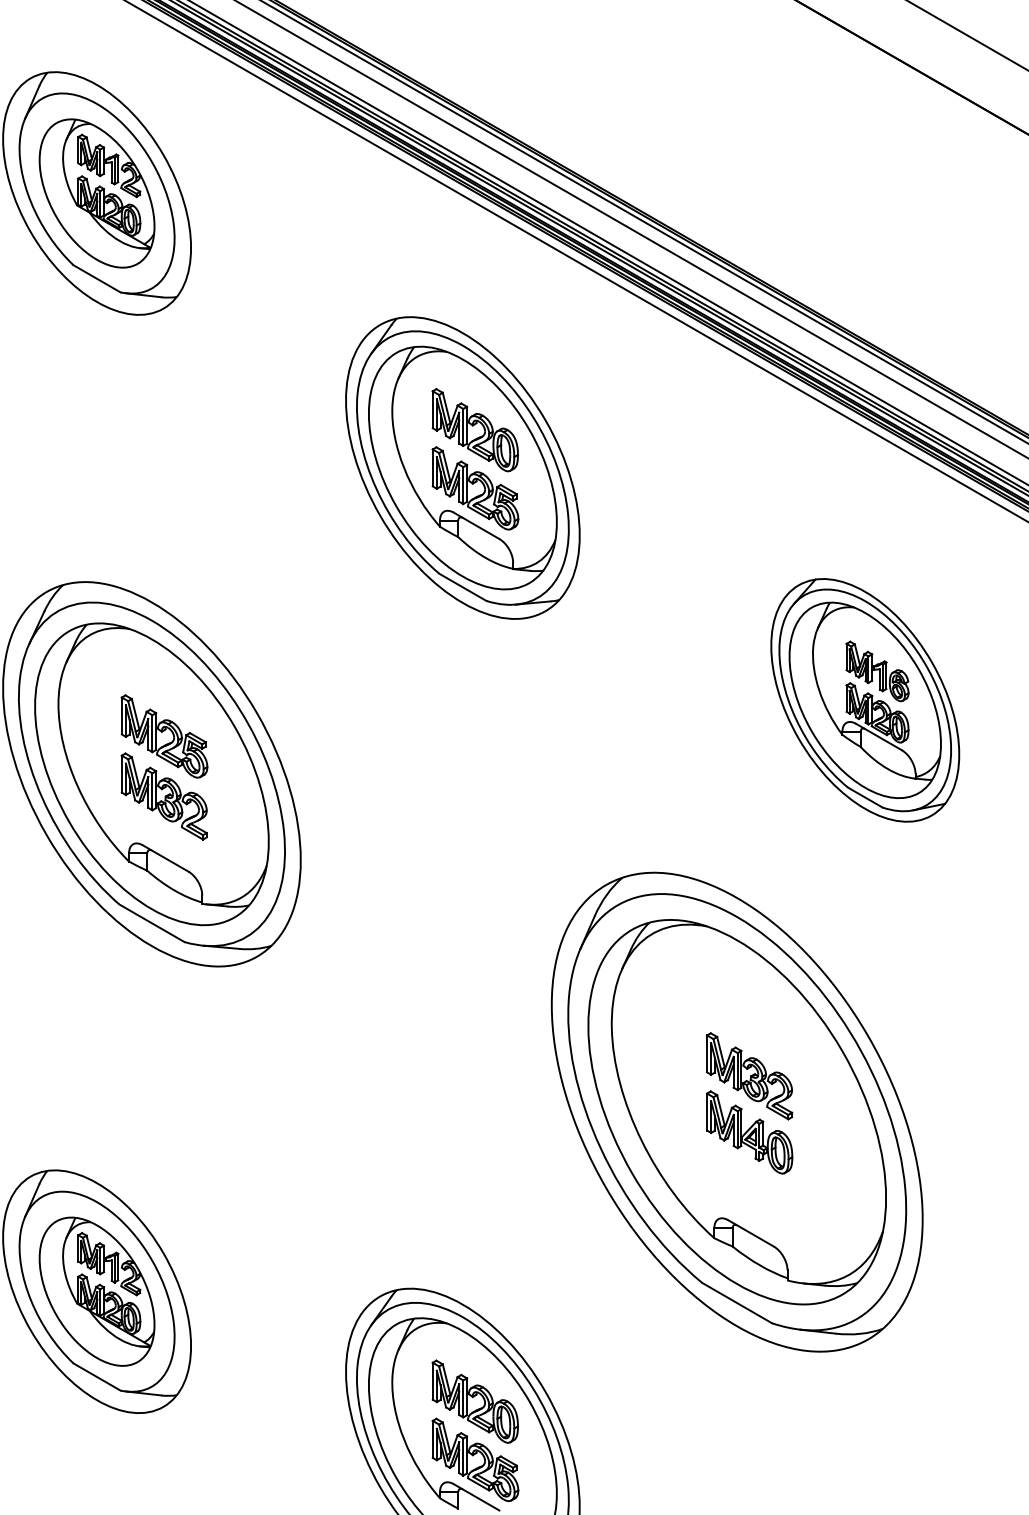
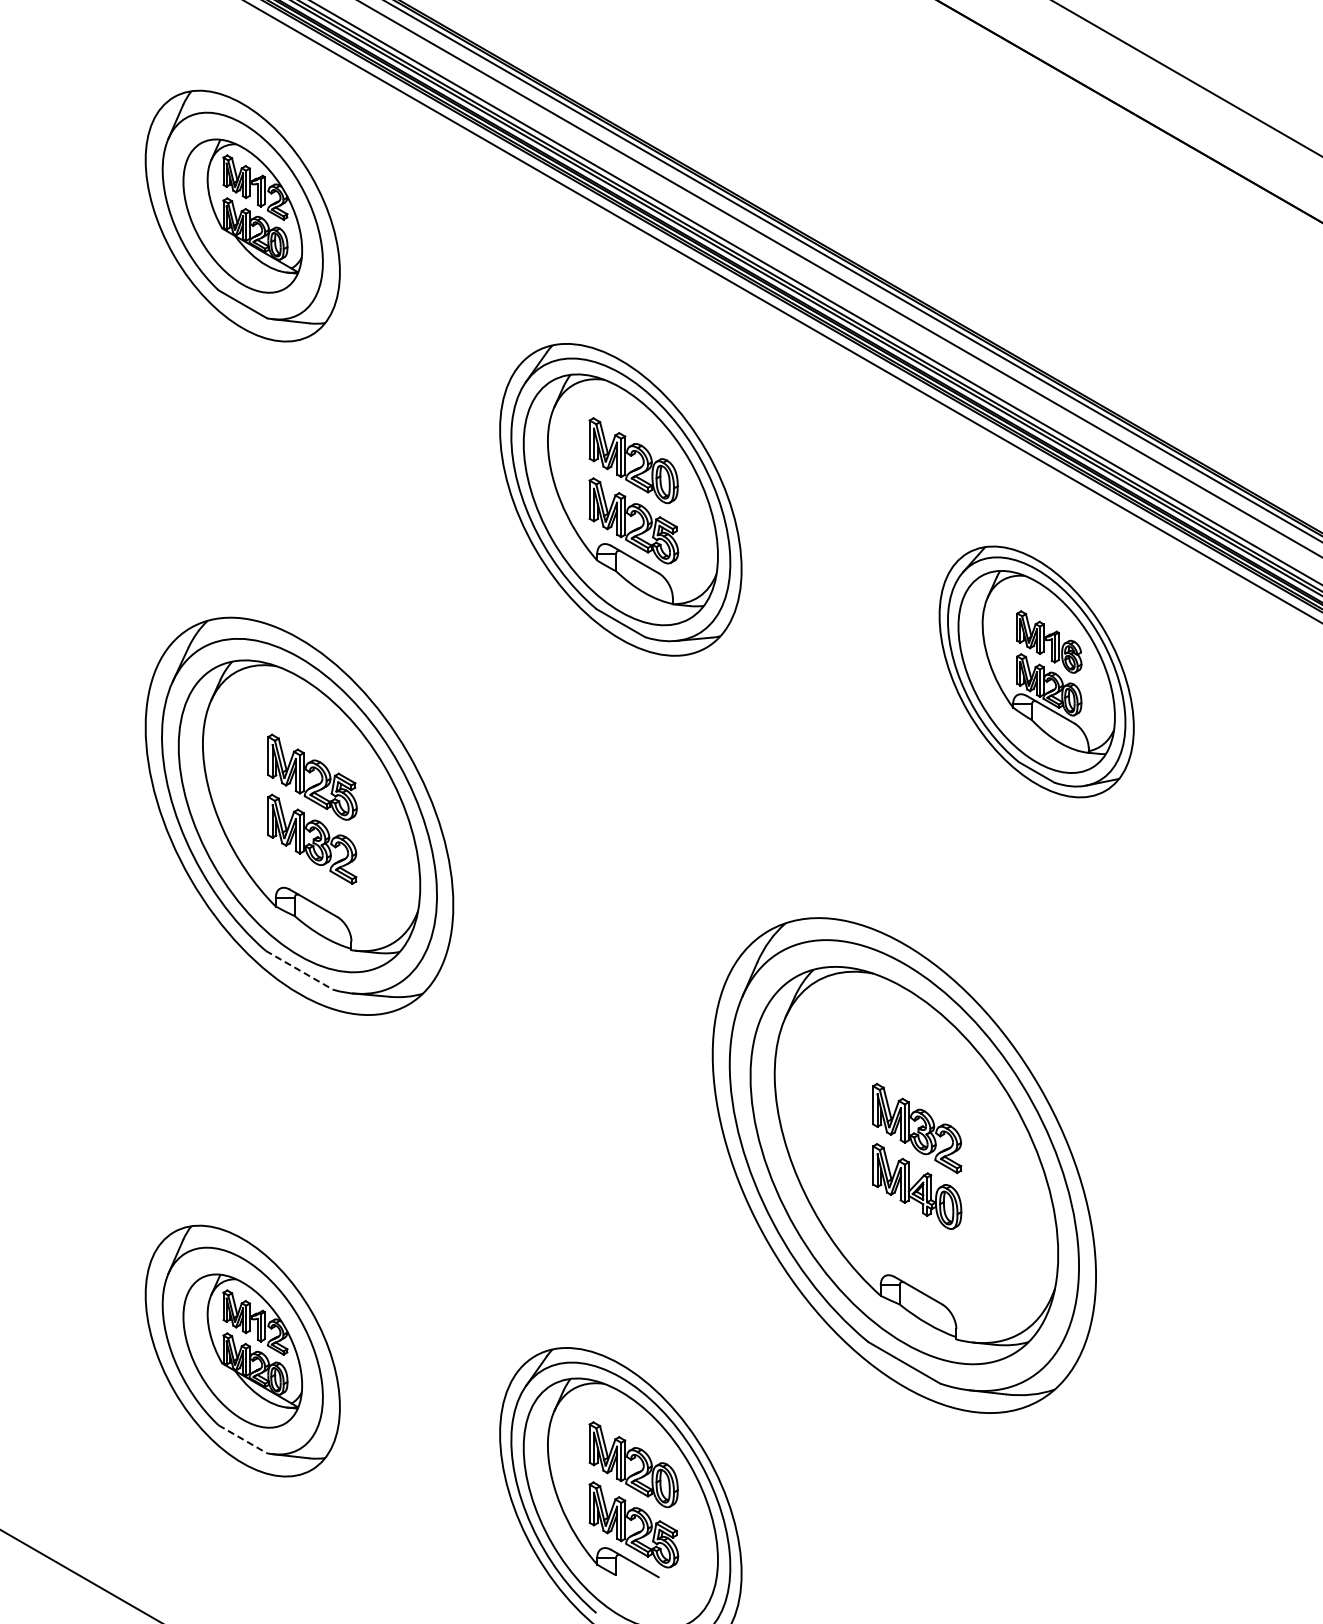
part: (865, 699) -> (1036, 671), moved
line: (151, 923) -> (299, 970), solid -> dashed
line: (97, 1377) -> (243, 1439), solid -> dashed

